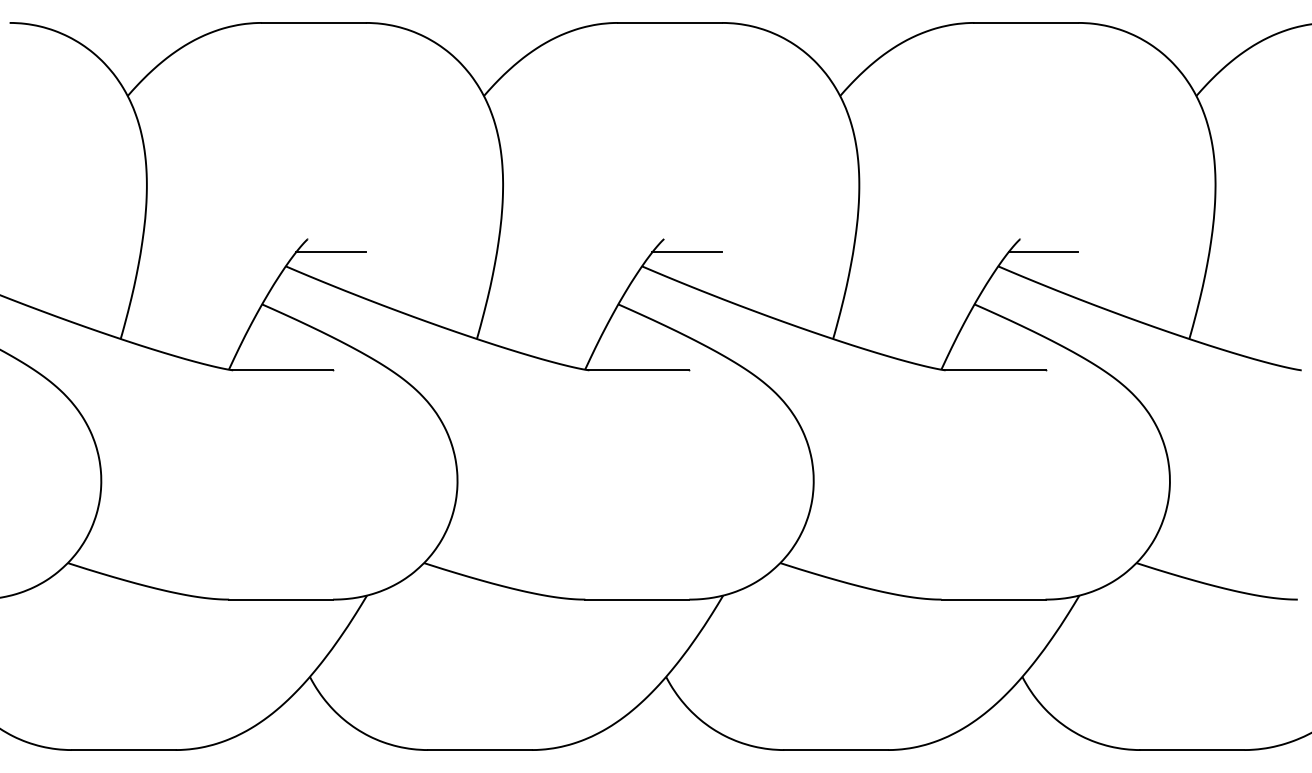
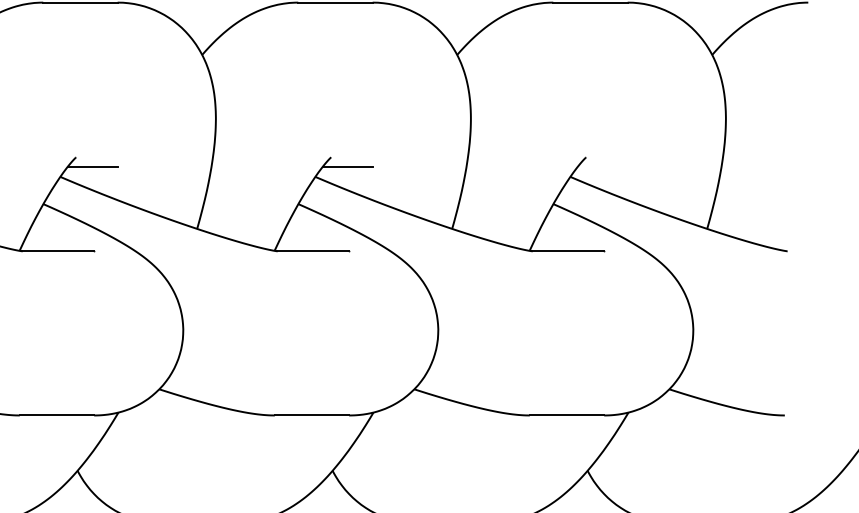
line: (1043, 252) -> (602, 166), removed

